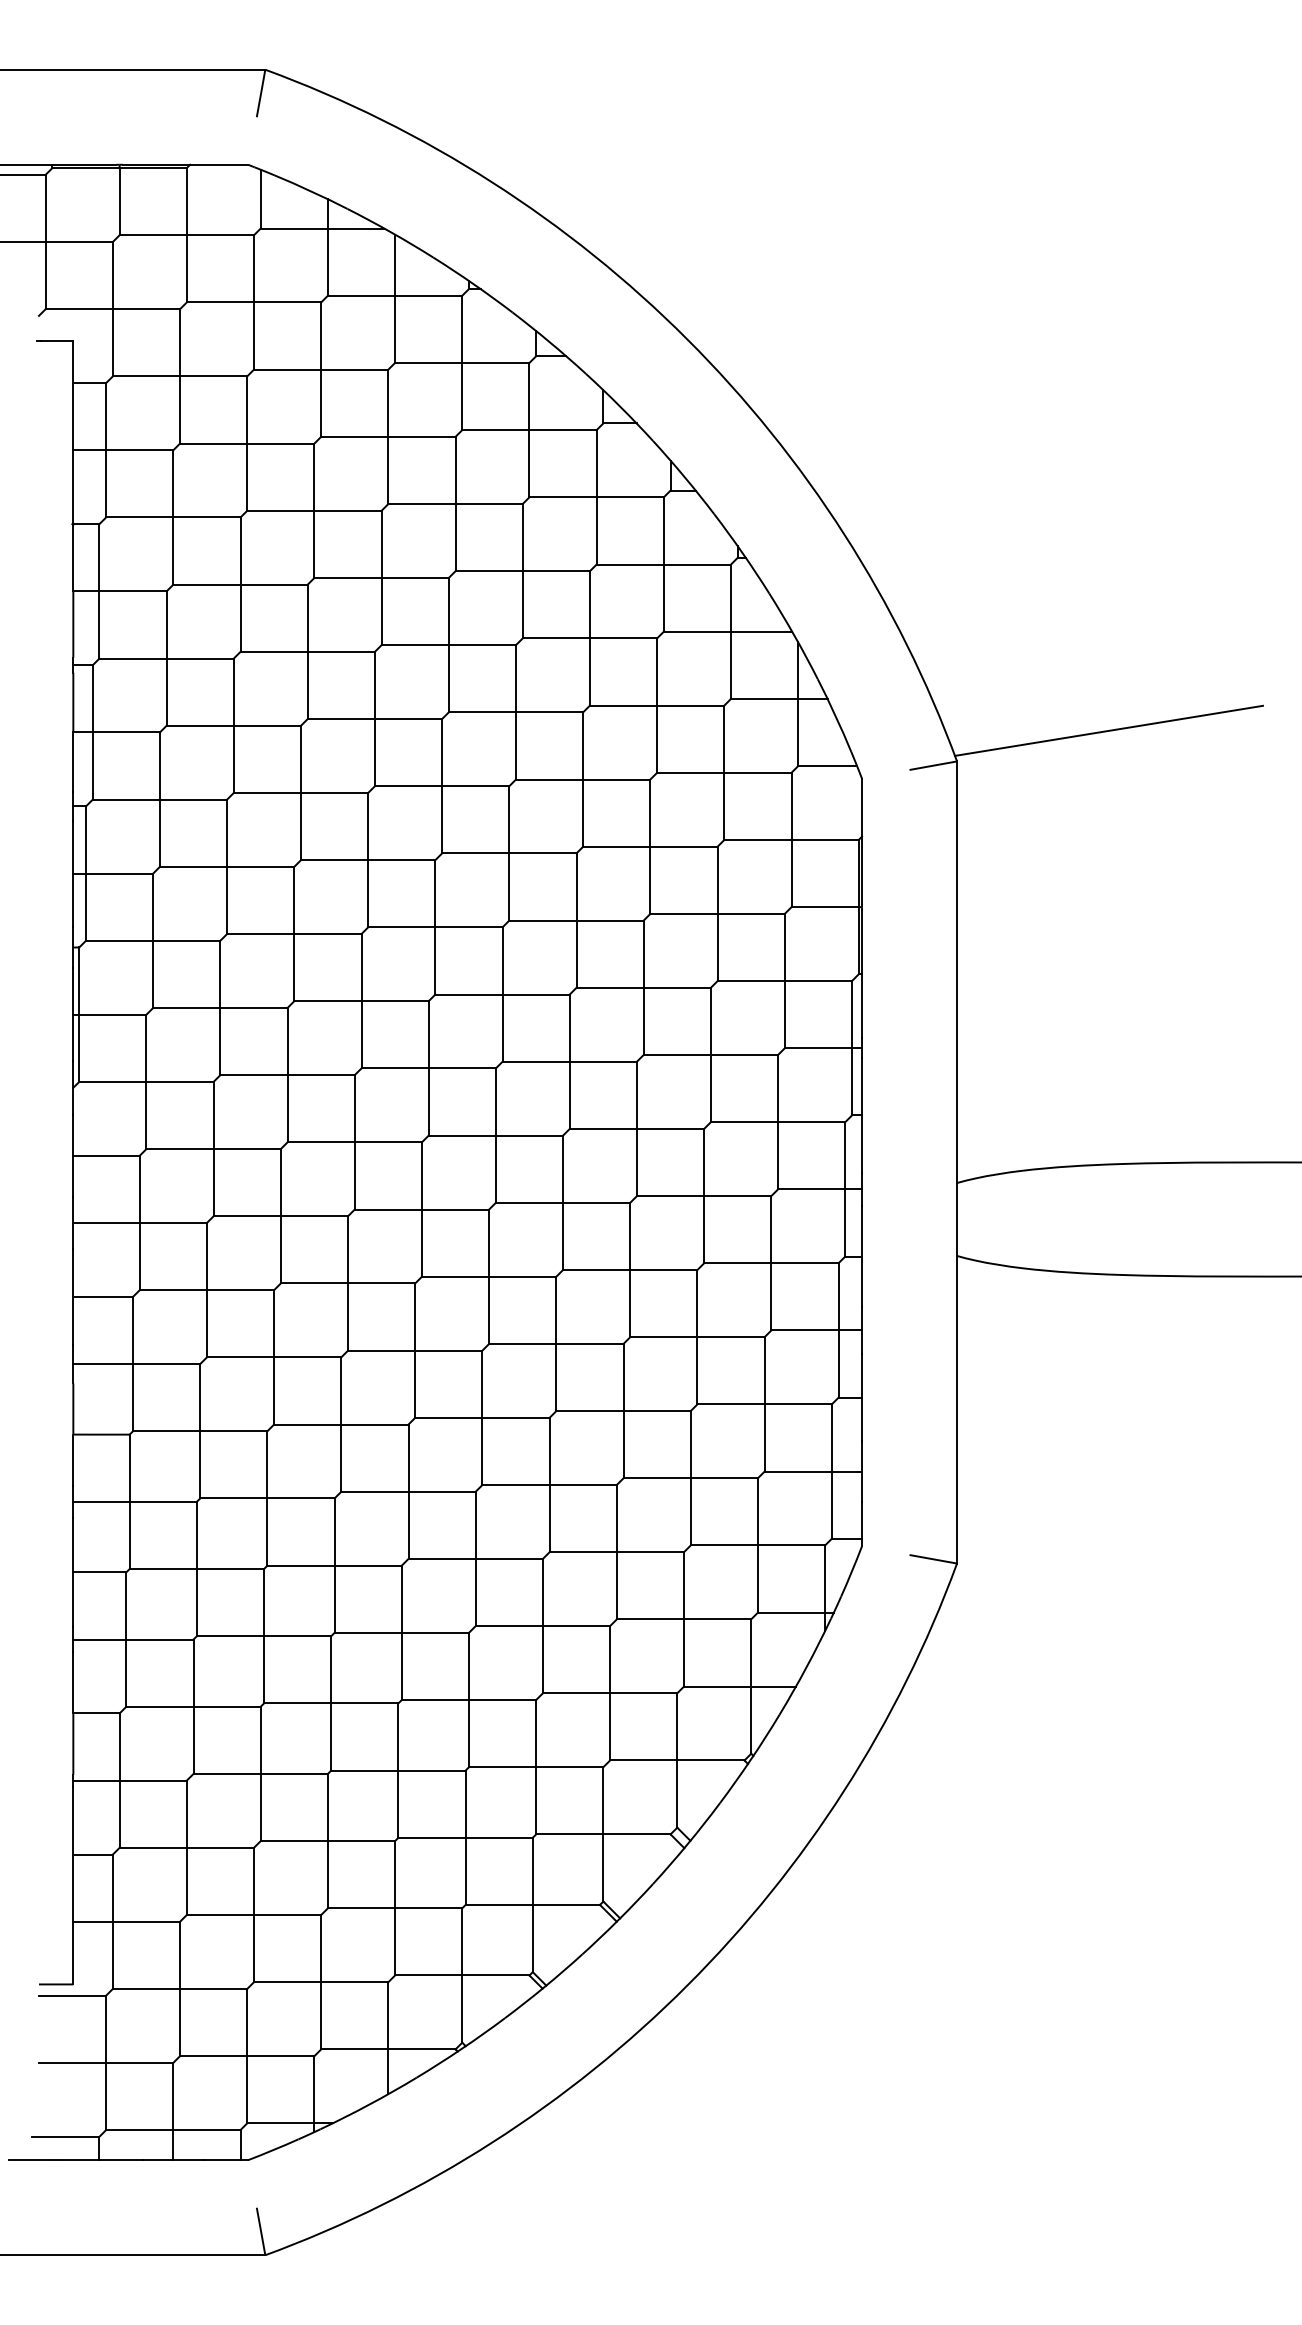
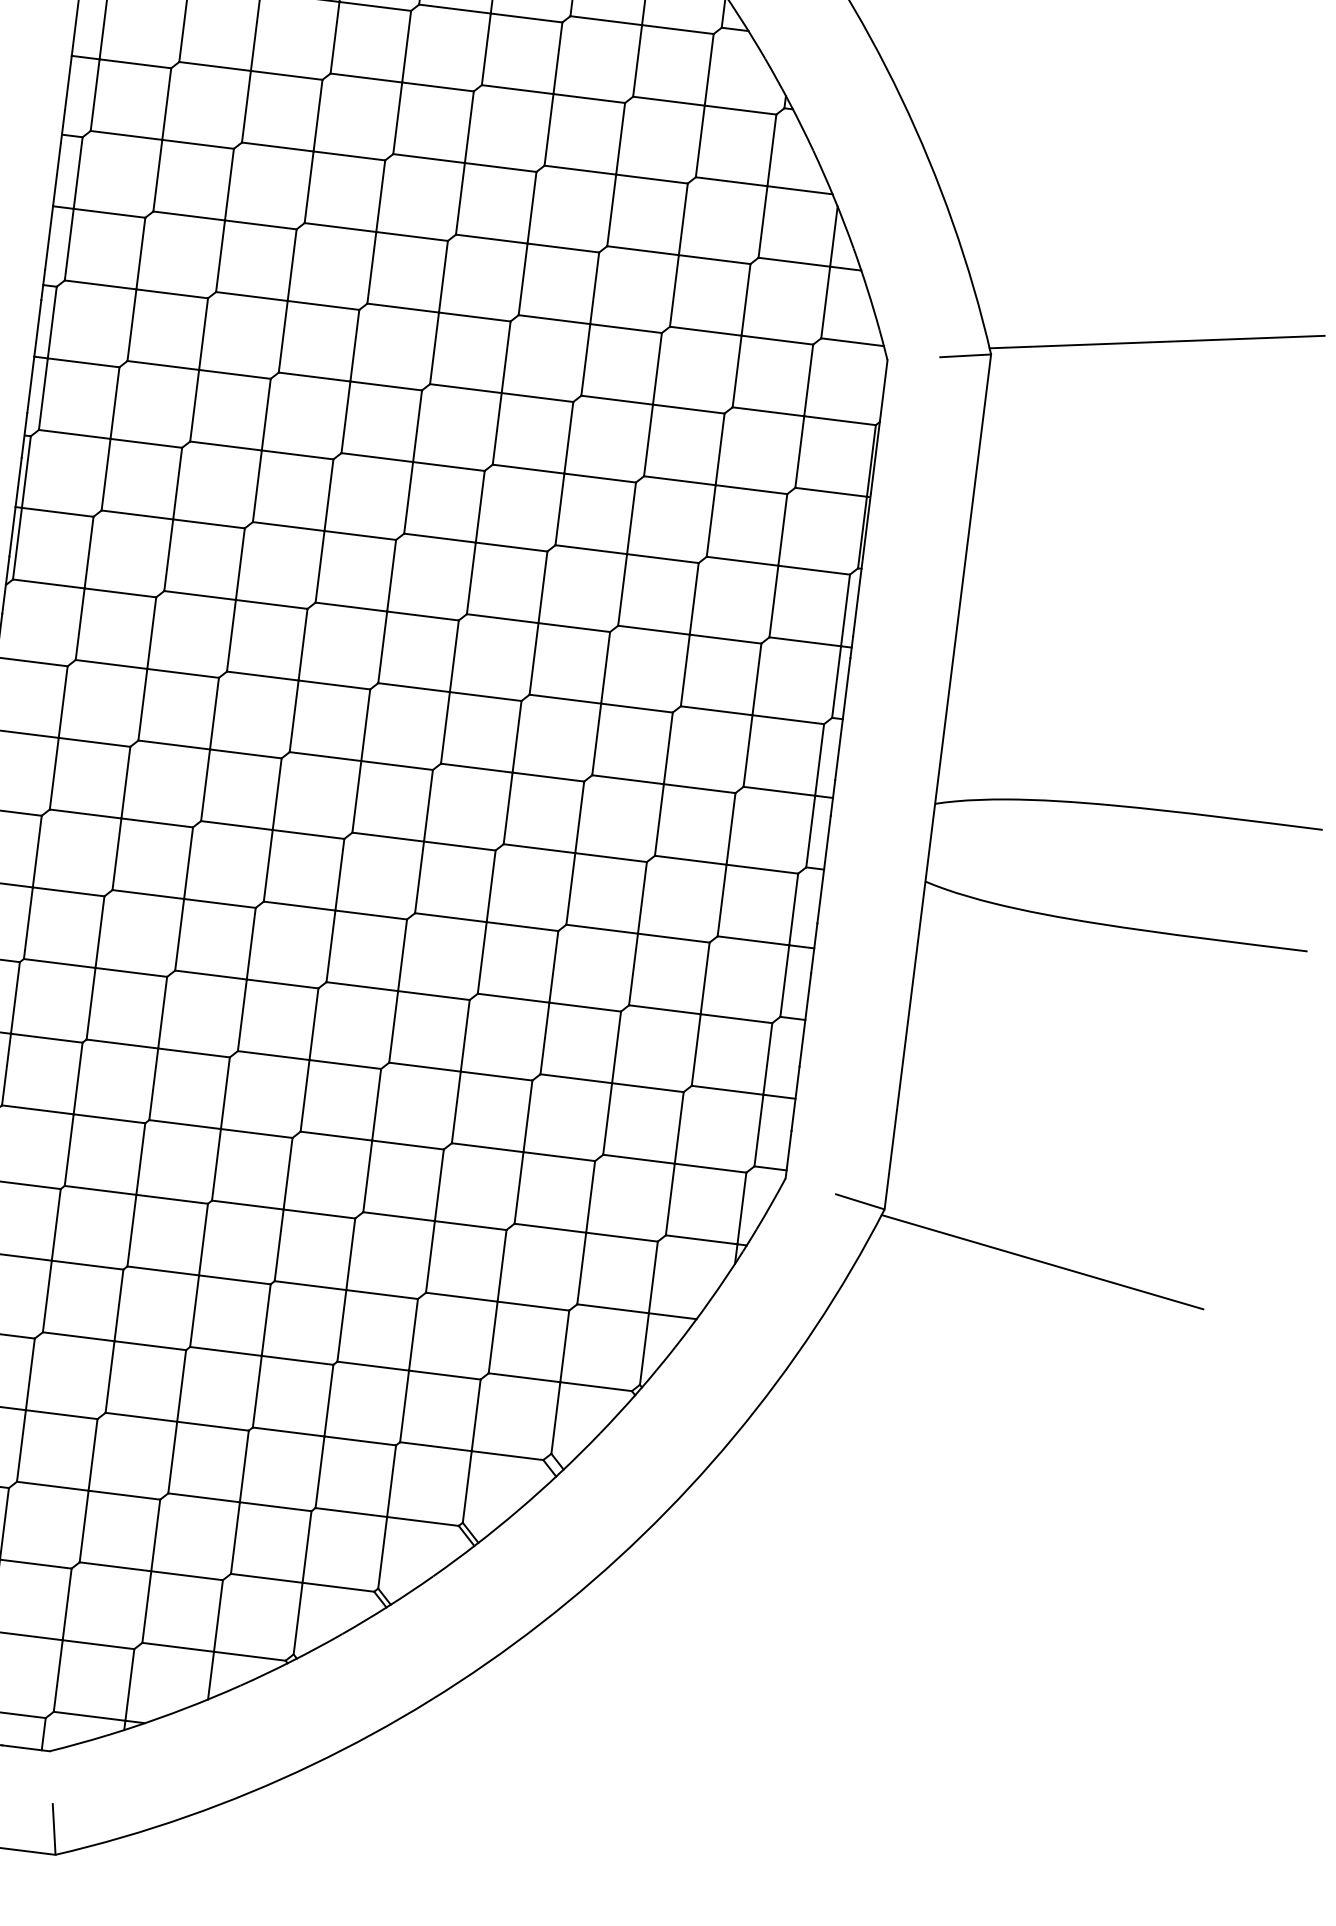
line: (1108, 1594) -> (1041, 1262), added

